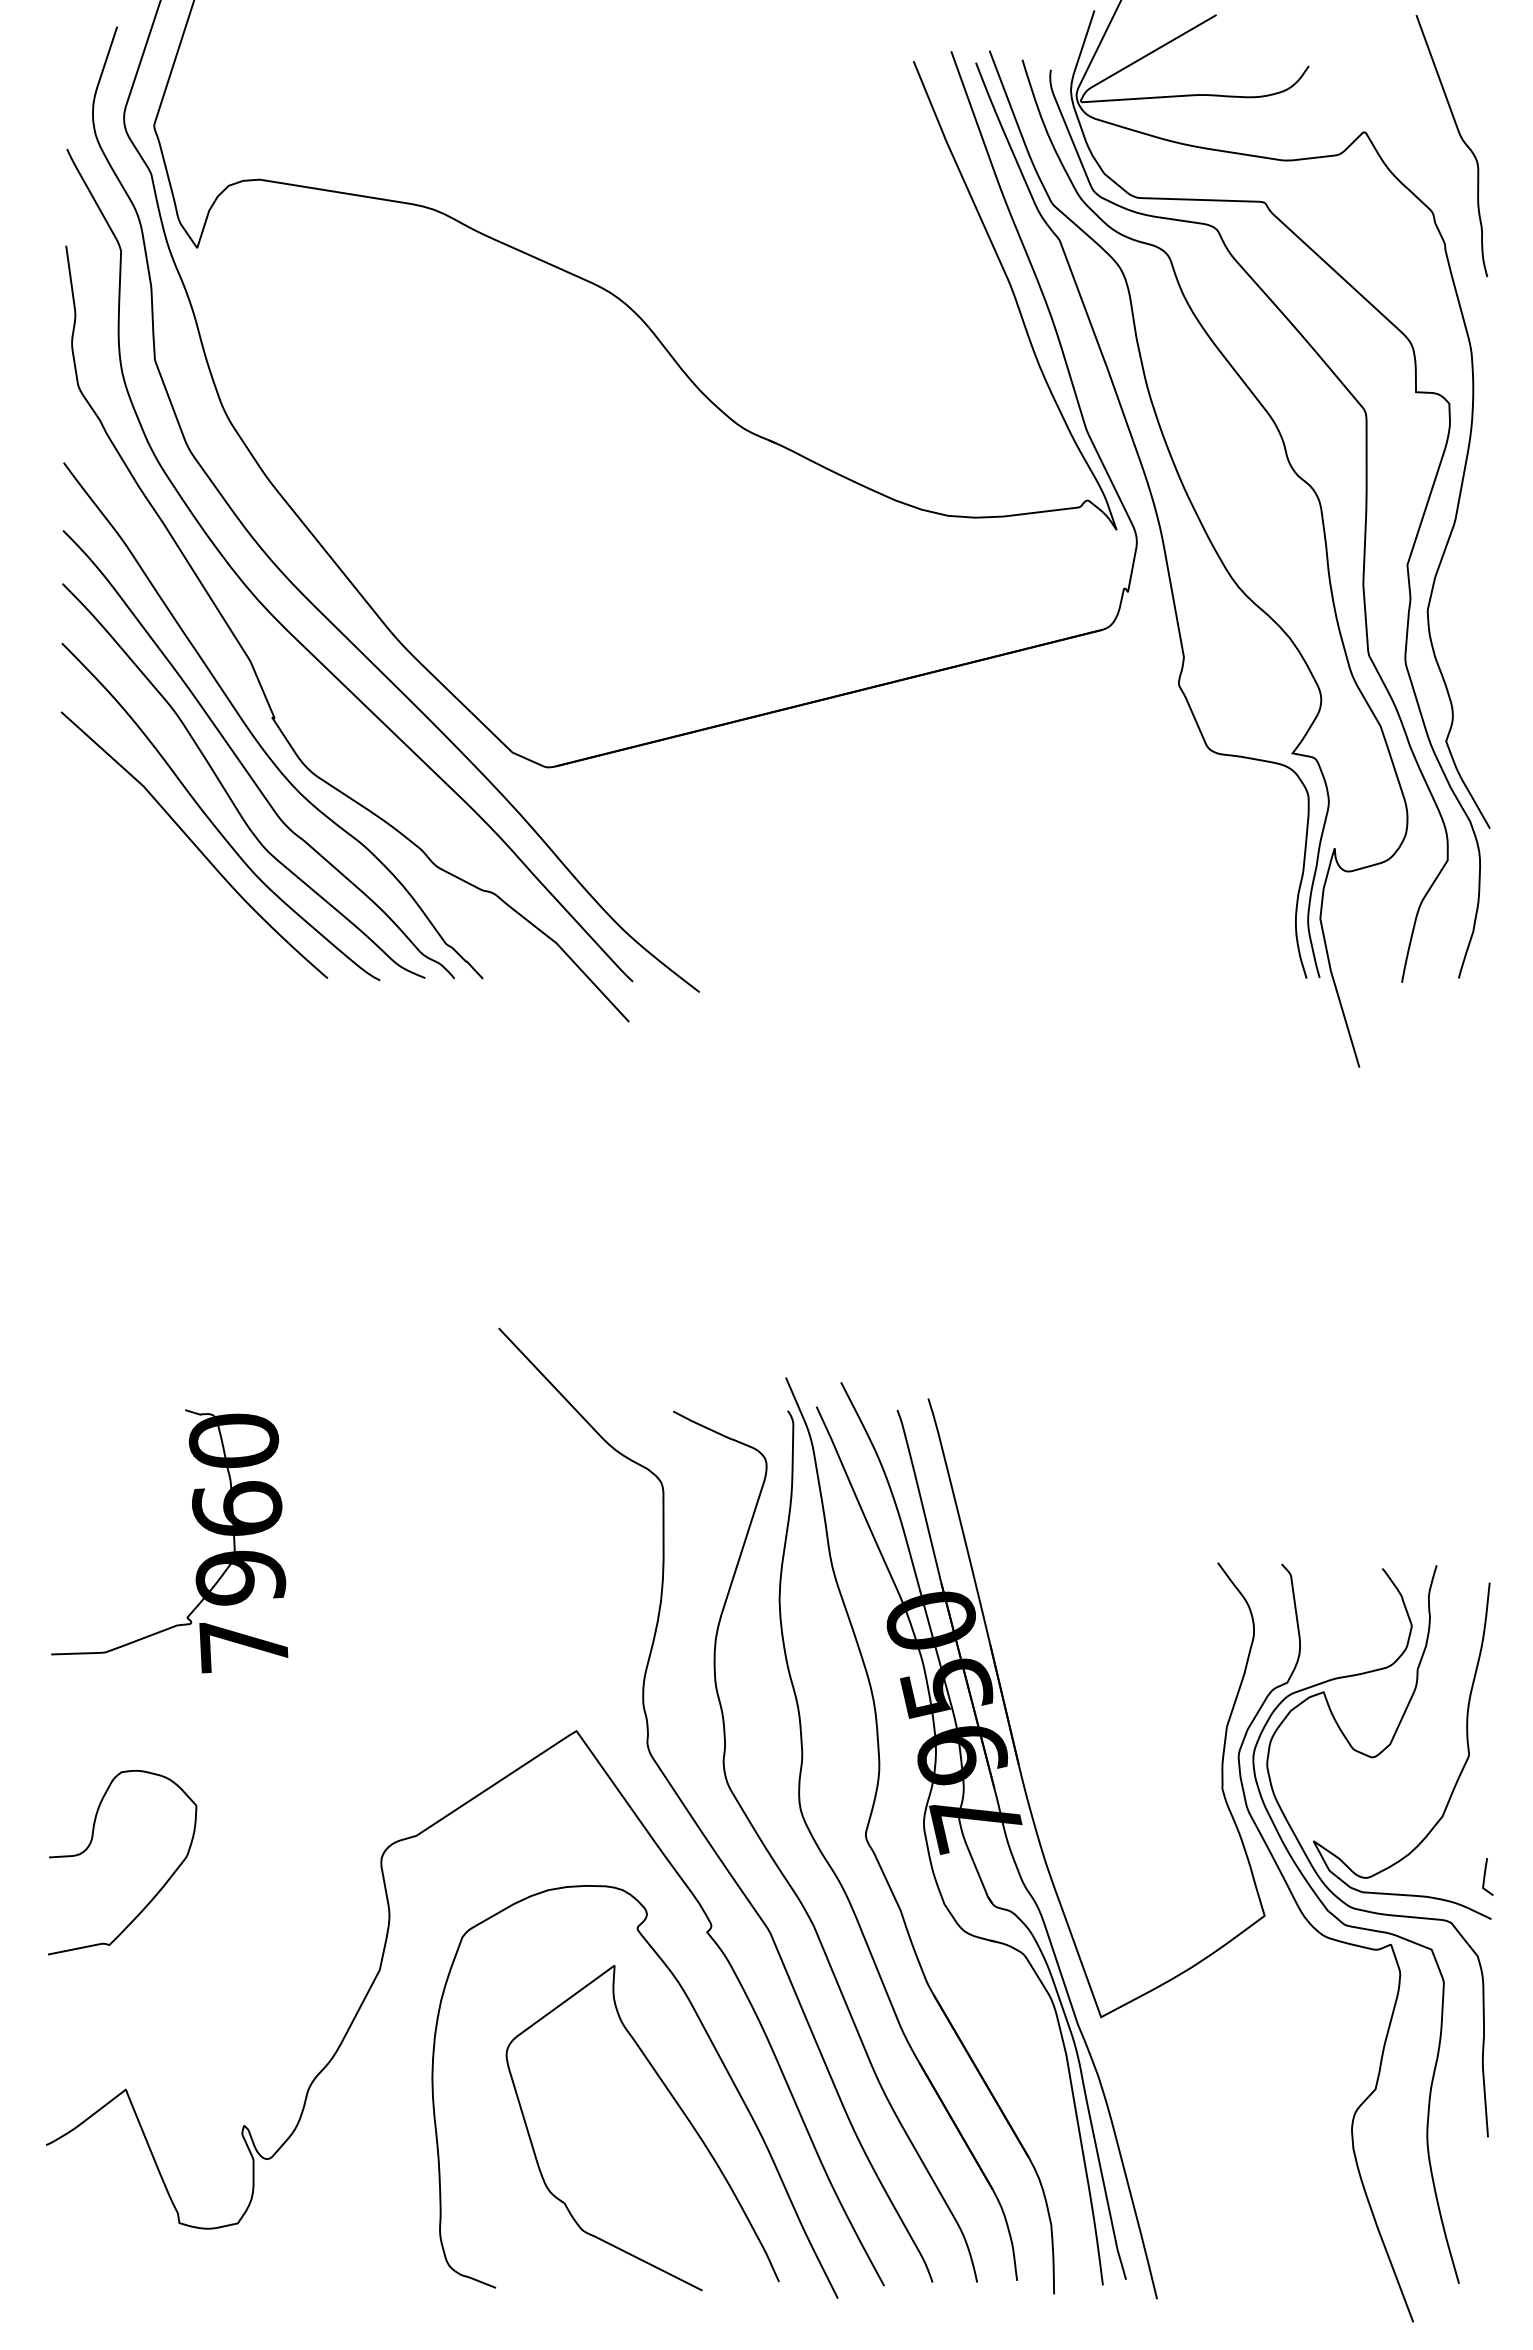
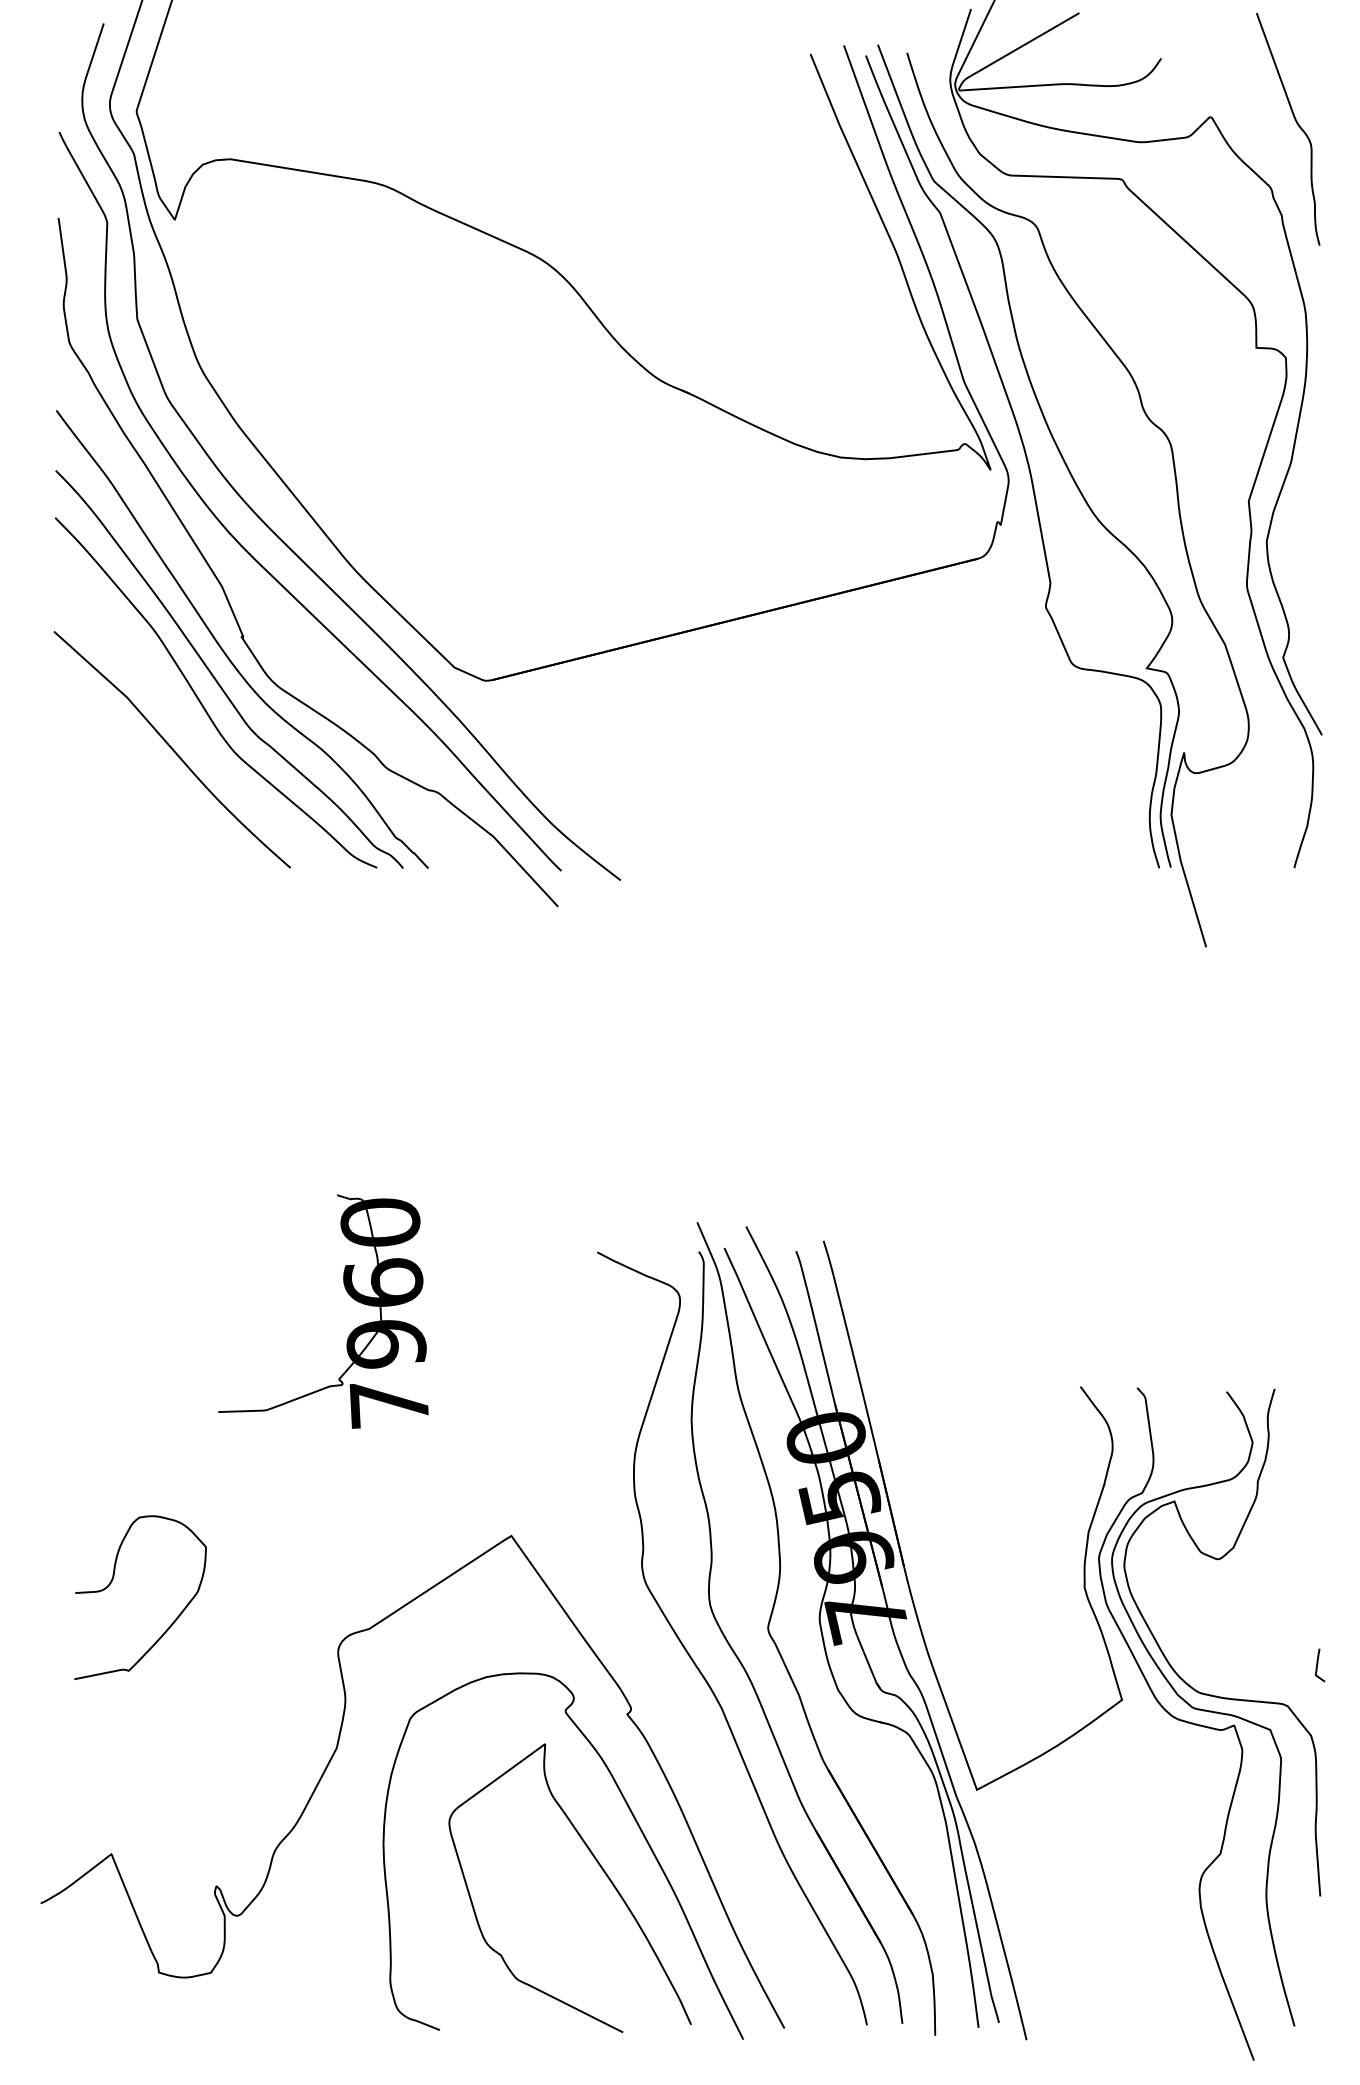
curve: (1364, 525) -> (1210, 466), removed
curve: (209, 817) -> (185, 725), removed
part: (196, 1520) -> (347, 1293), moved
curve: (1458, 1775) -> (1294, 1575), removed
curve: (693, 1817) -> (615, 1612), removed
curve: (90, 1845) -> (112, 1582), moved

